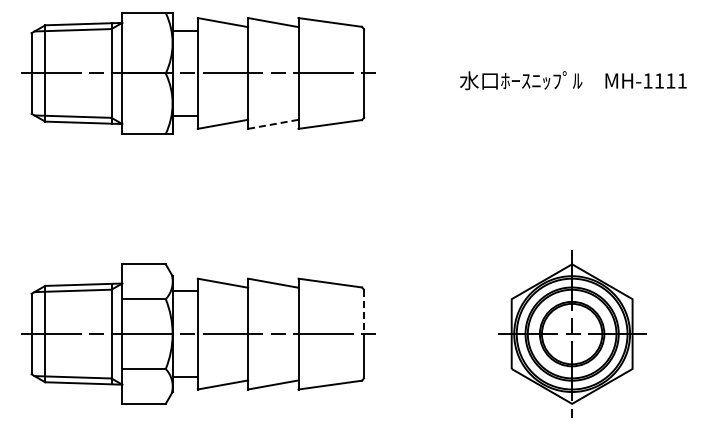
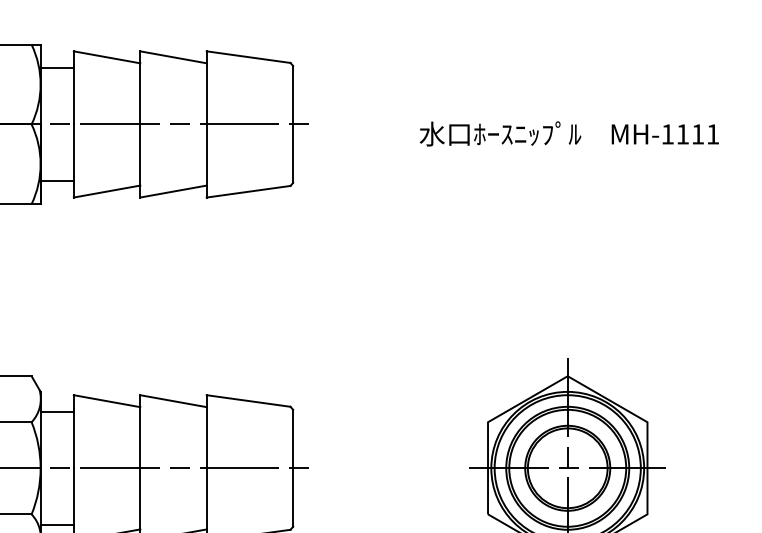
line: (273, 124) -> (173, 191), dashed -> solid
line: (364, 312) -> (293, 439), dashed -> solid

